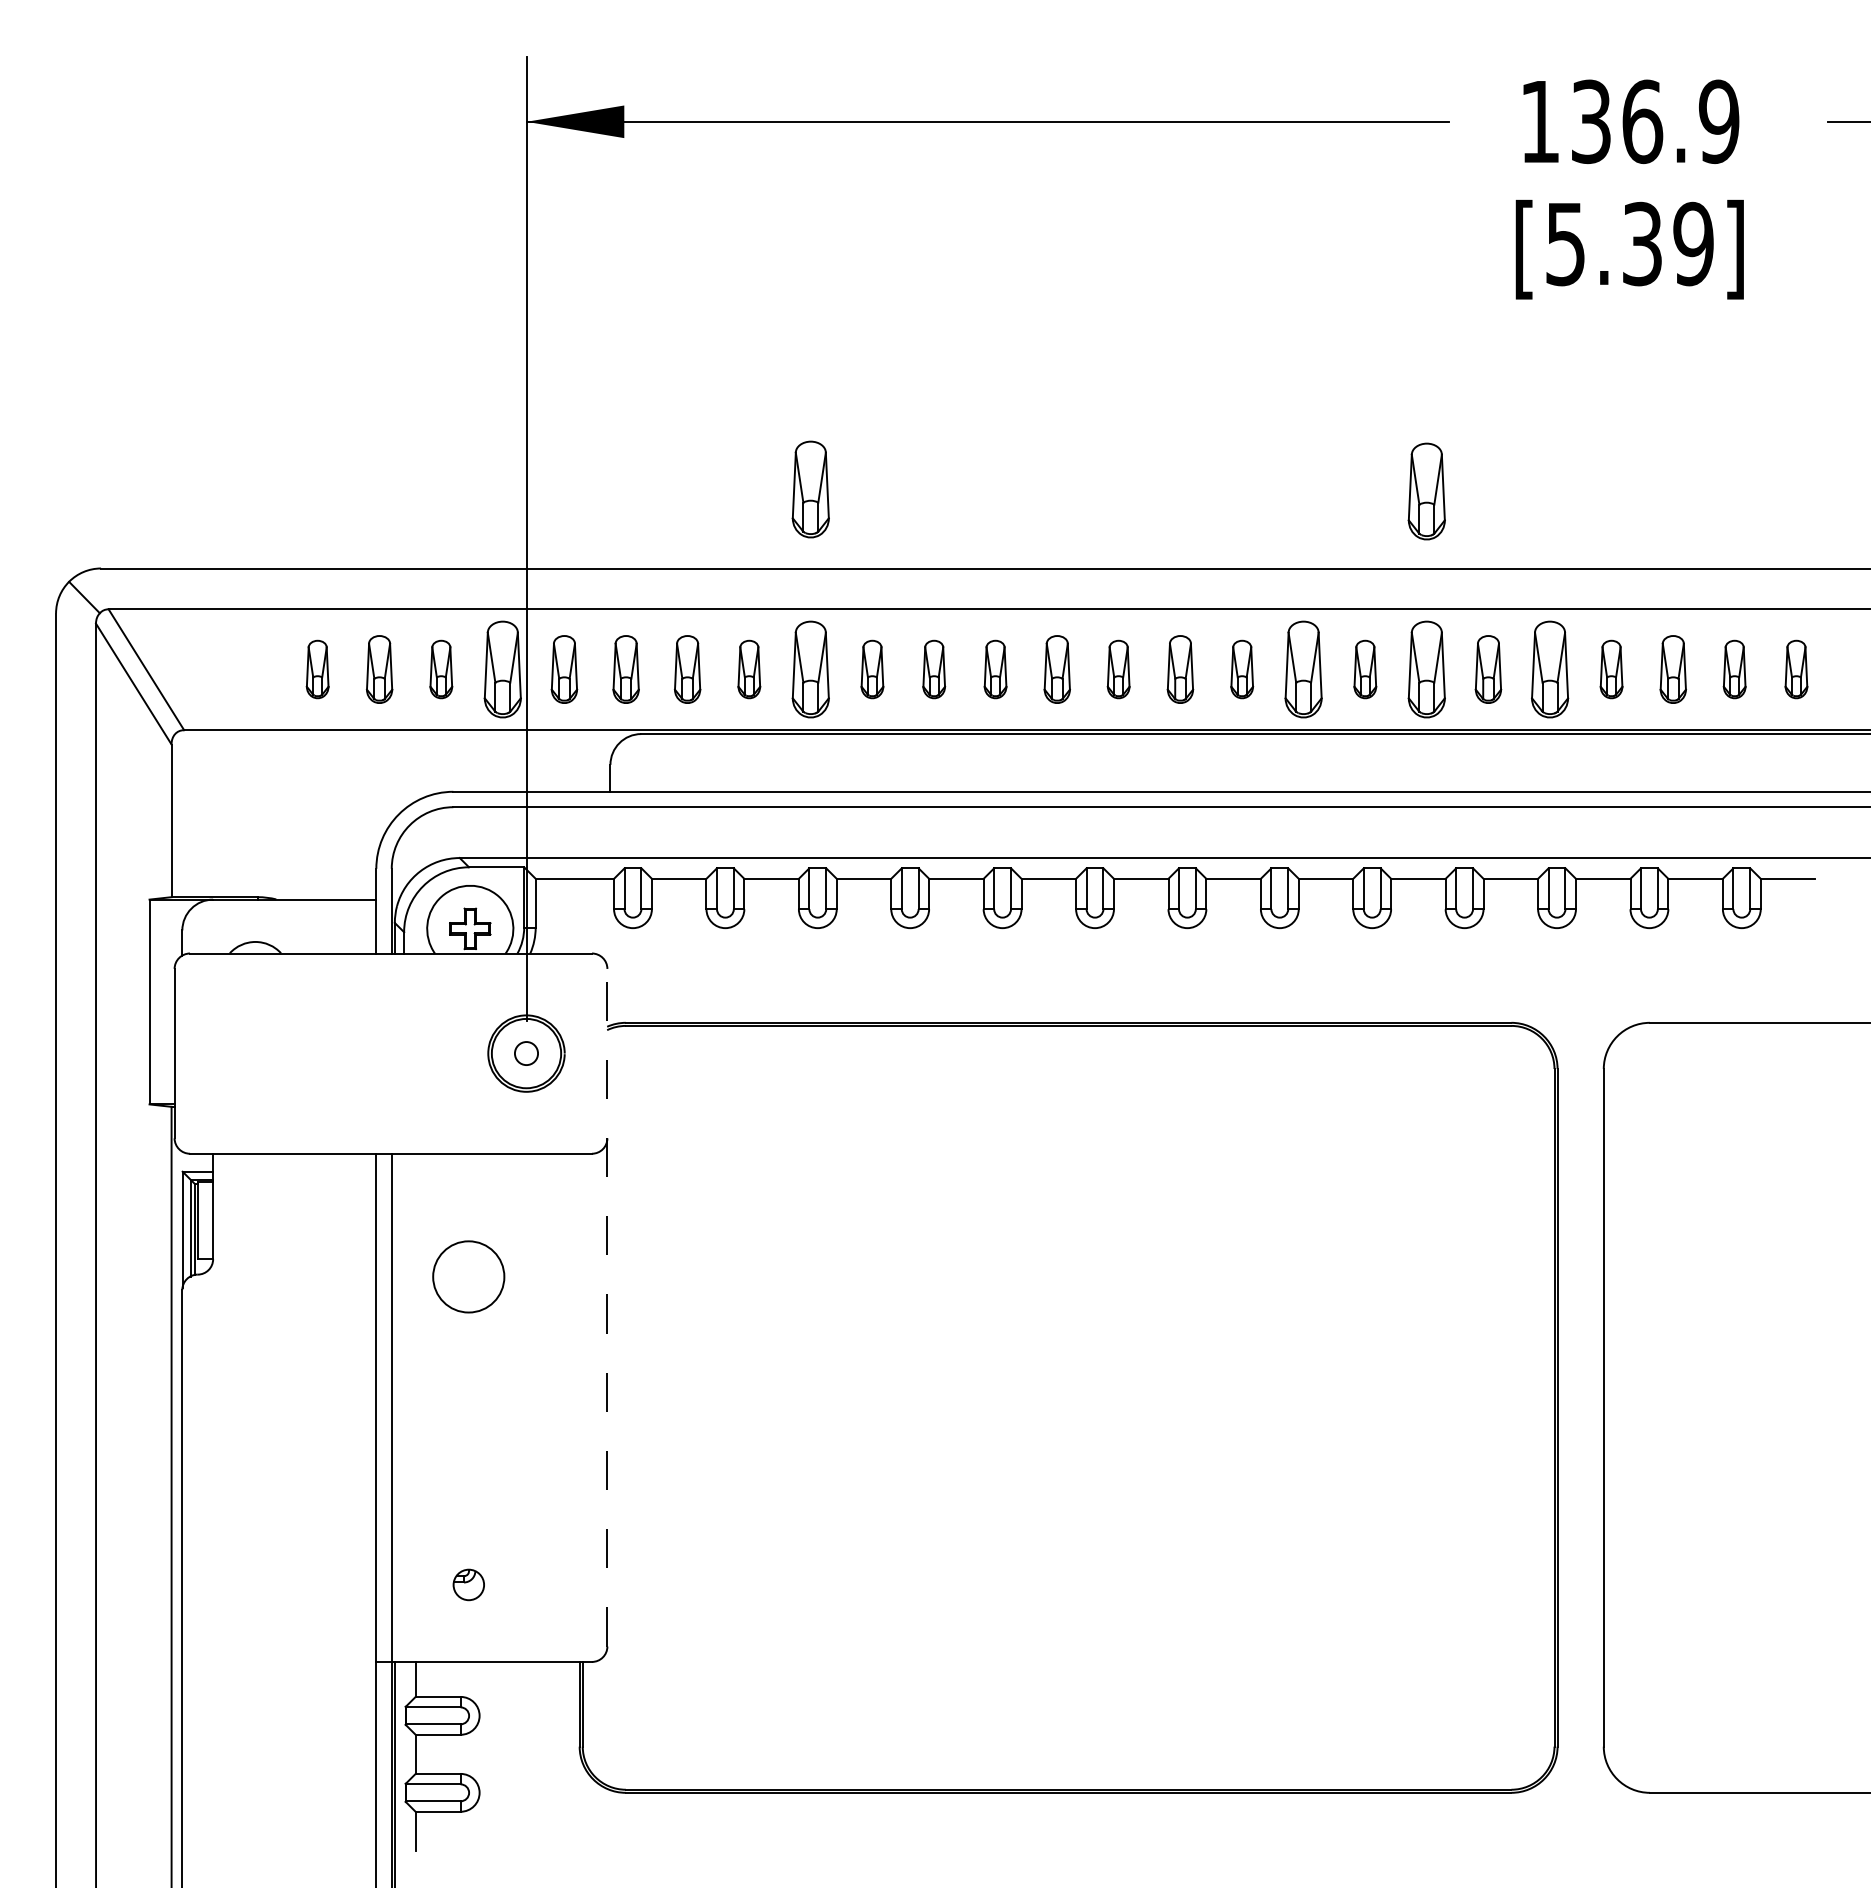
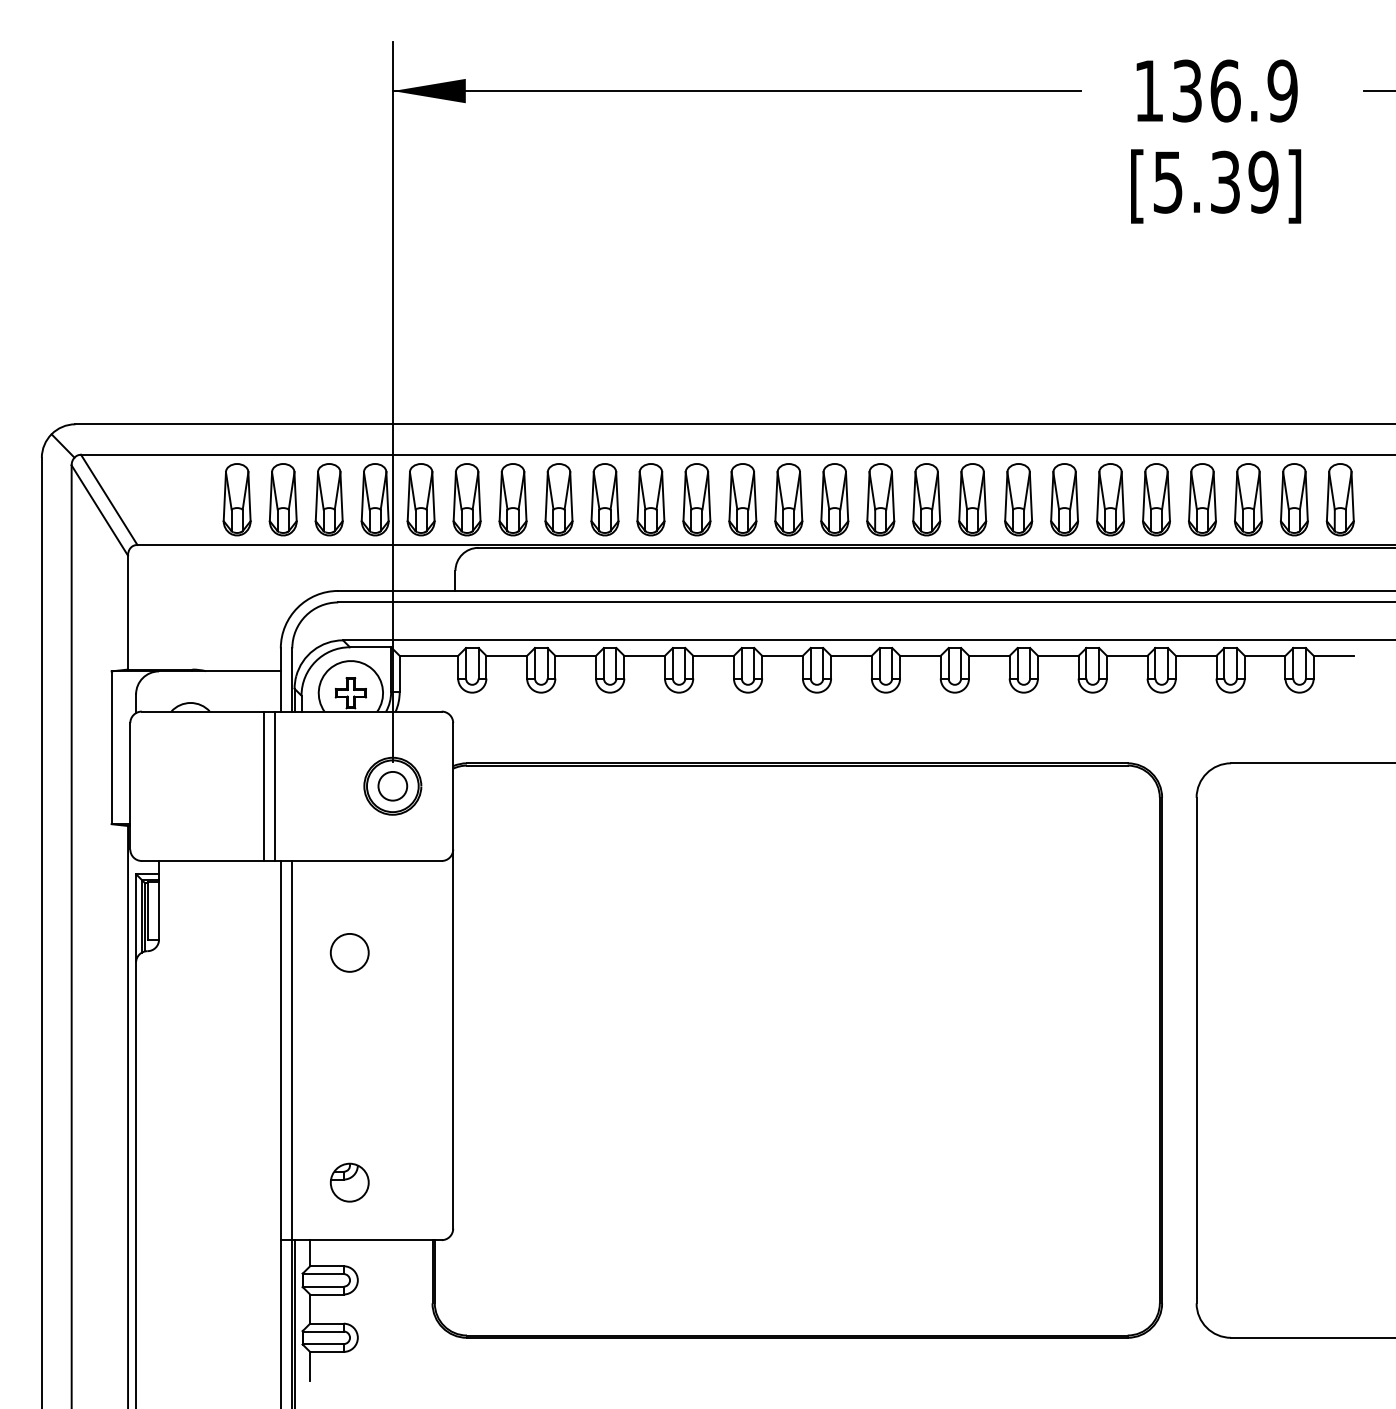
part: (810, 489) -> (604, 365), removed
part: (1426, 491) -> (1064, 366), removed
part: (317, 669) -> (236, 499), size x1.67
part: (379, 669) -> (283, 499), size x1.43
part: (441, 669) -> (329, 499), size x1.67
part: (564, 669) -> (421, 499), size x1.43
part: (626, 669) -> (467, 499), size x1.43
part: (687, 669) -> (512, 499), size x1.43
part: (749, 669) -> (559, 499), size x1.67
part: (872, 669) -> (650, 499), size x1.67
part: (934, 669) -> (697, 499), size x1.67
part: (995, 669) -> (742, 499), size x1.67
part: (1057, 669) -> (789, 499), size x1.43
part: (1118, 669) -> (834, 499), size x1.67
part: (1180, 669) -> (880, 499), size x1.43
part: (1242, 669) -> (927, 499), size x1.67
part: (1365, 669) -> (1018, 499), size x1.67
part: (1488, 669) -> (1110, 499), size x1.43
part: (1611, 669) -> (1202, 499), size x1.67
part: (1673, 669) -> (1248, 499), size x1.43
part: (1734, 669) -> (1294, 499), size x1.67
part: (1796, 669) -> (1340, 499), size x1.67
line: (353, 1053) -> (263, 786), added
line: (368, 1053) -> (274, 786), added
circle: (526, 1053) -> (392, 786), size x1.67
circle: (468, 1276) -> (349, 952), size x0.71
line: (607, 1307) -> (453, 975), dashed -> solid
part: (468, 1584) -> (349, 1182), size x1.67

